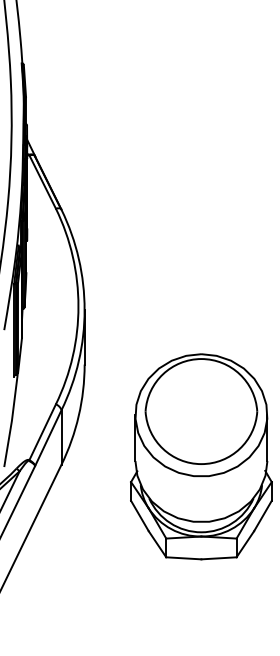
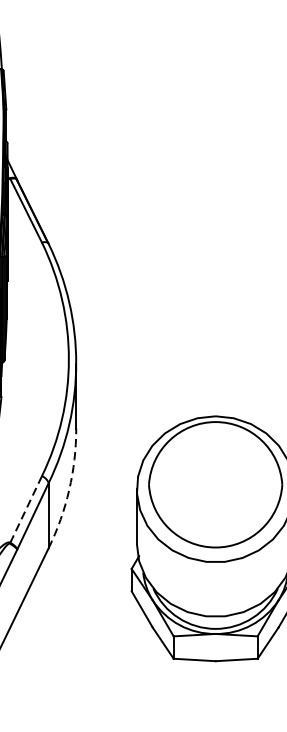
arc: (78, 415) -> (68, 489), solid -> dashed
line: (42, 432) -> (25, 509), solid -> dashed

